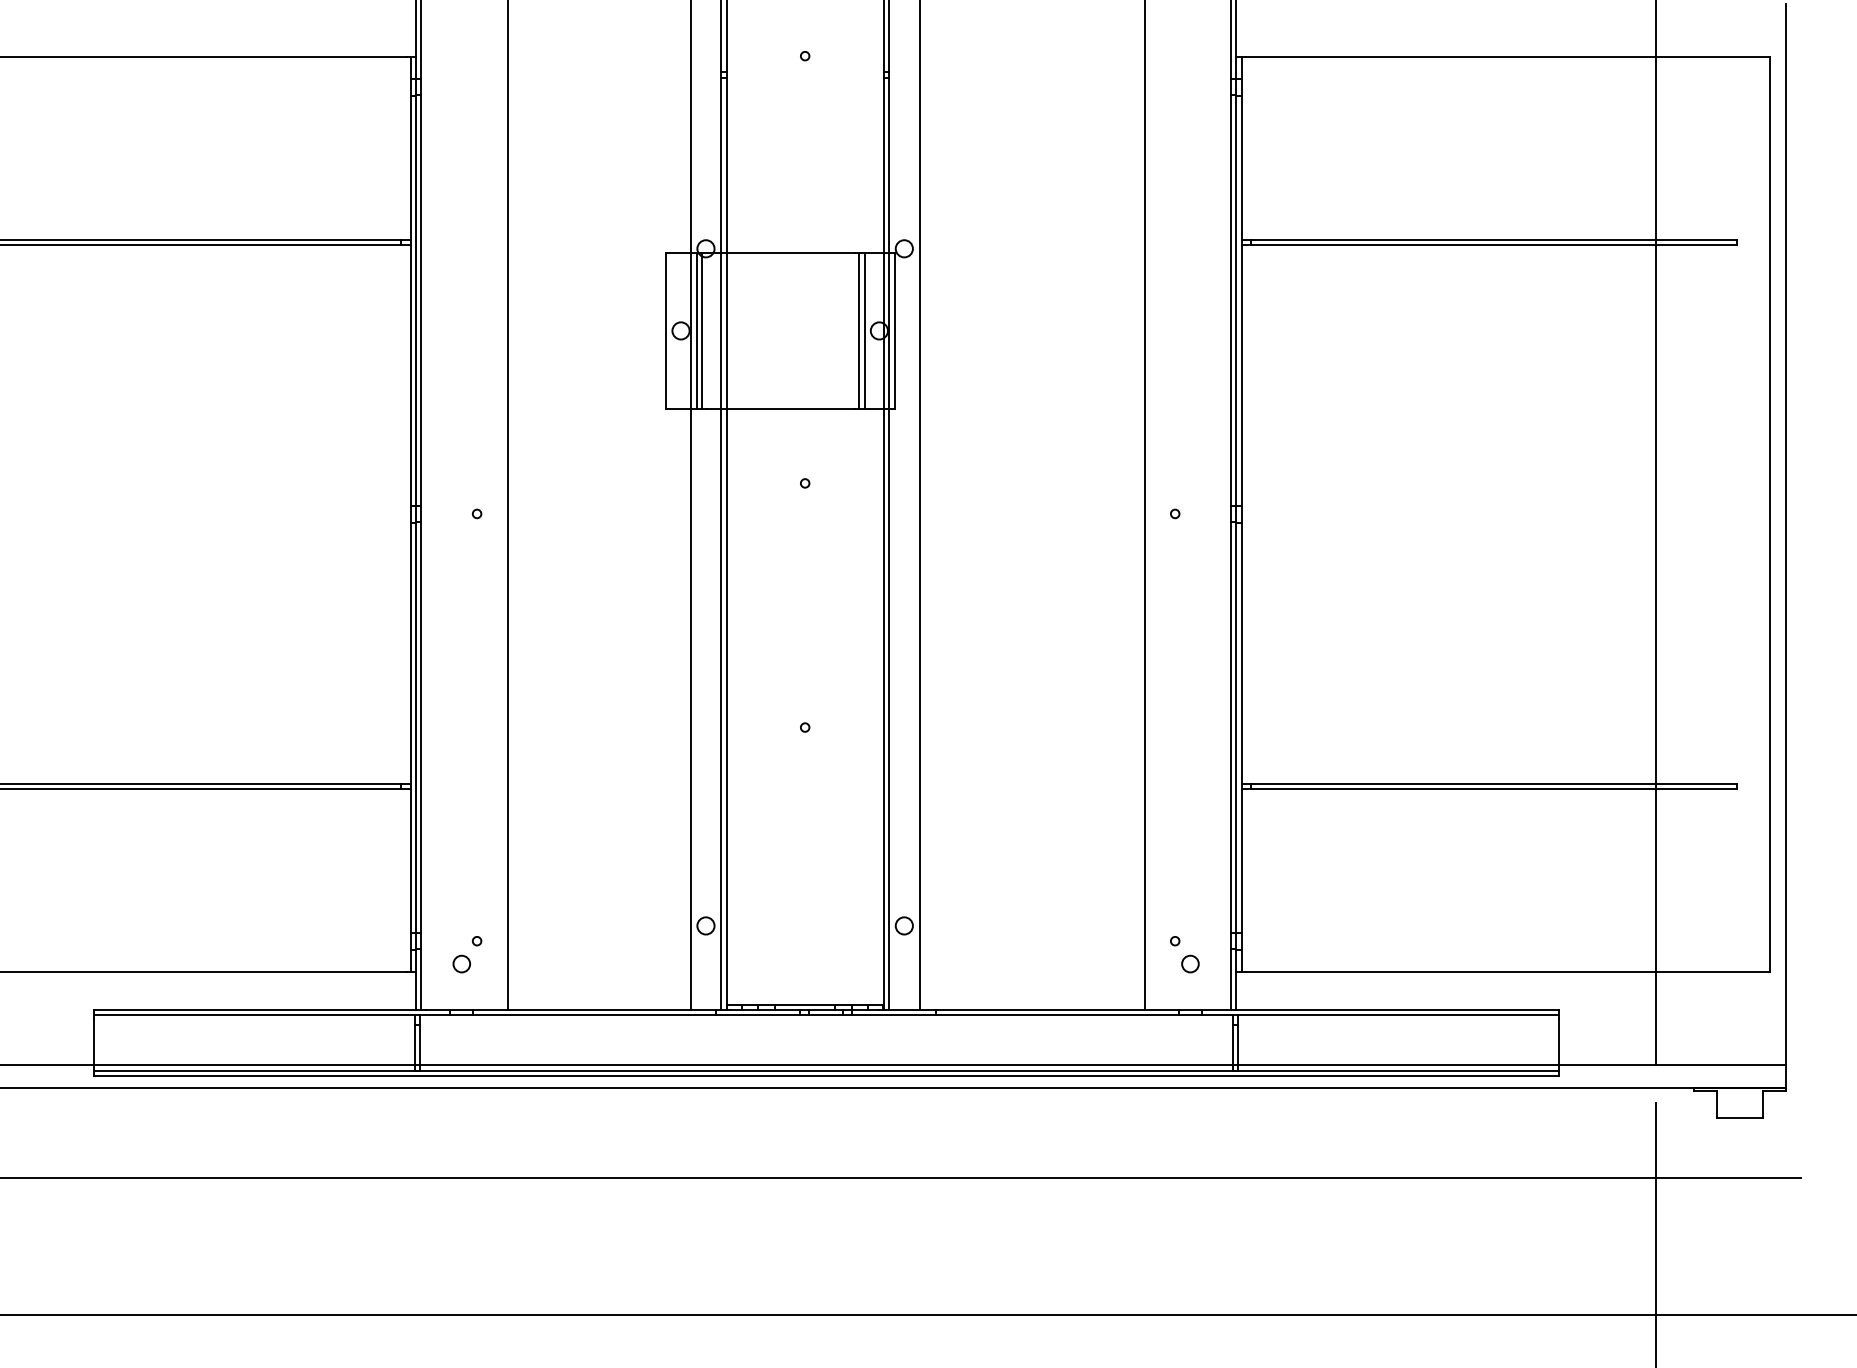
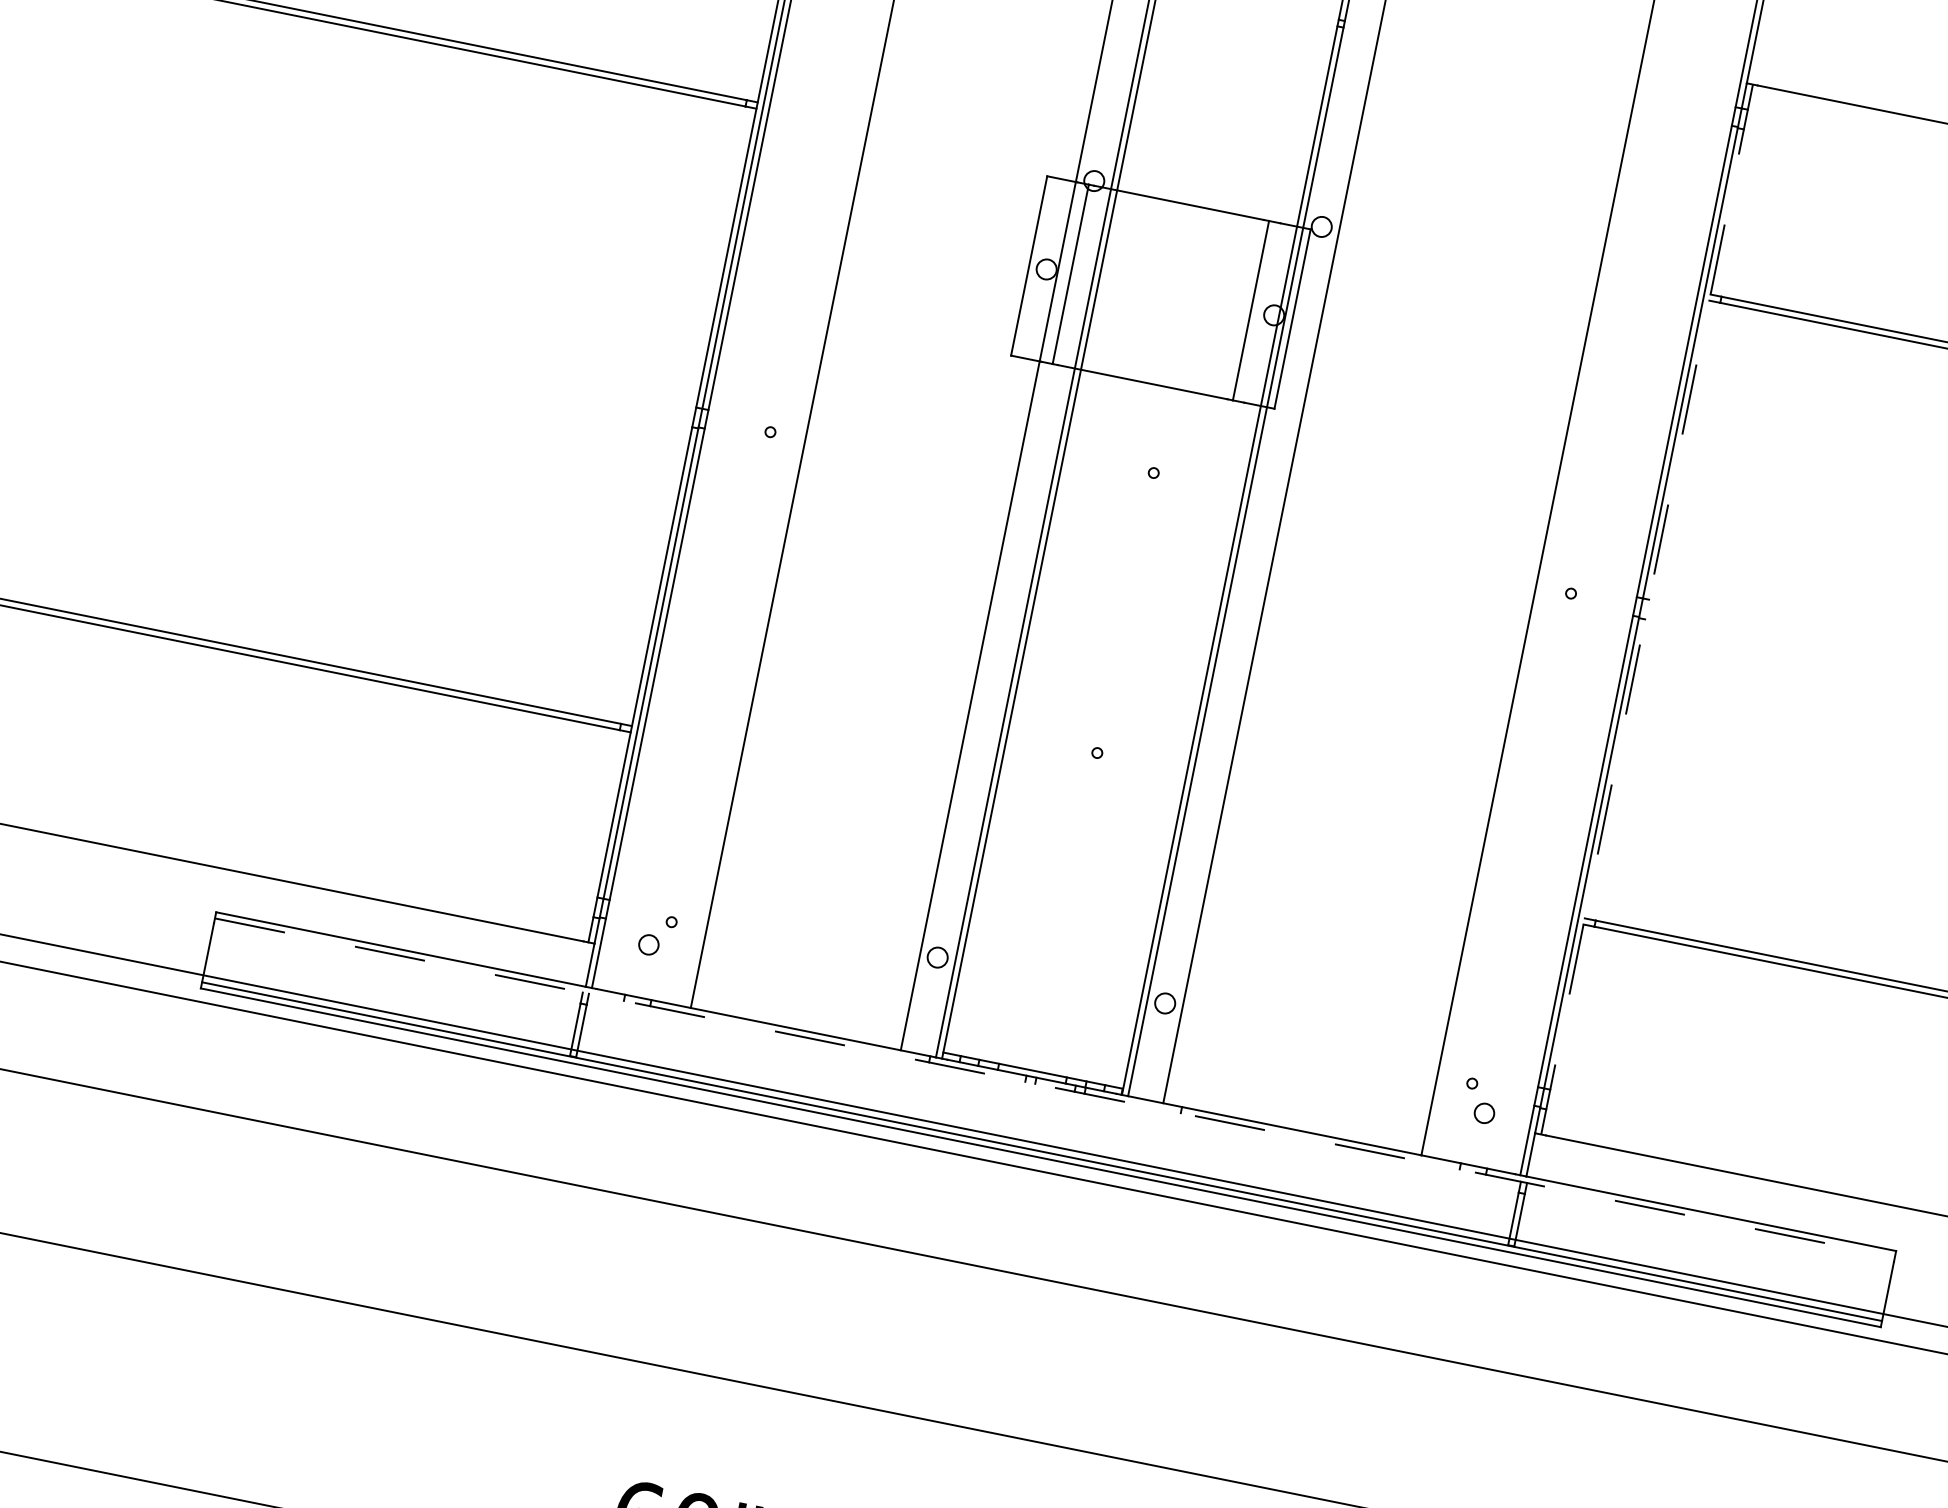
line: (696, 330) -> (1064, 272), removed
line: (864, 330) -> (1257, 311), removed
line: (1241, 514) -> (1646, 609), solid -> dashed
line: (826, 1015) -> (1055, 1088), solid -> dashed

